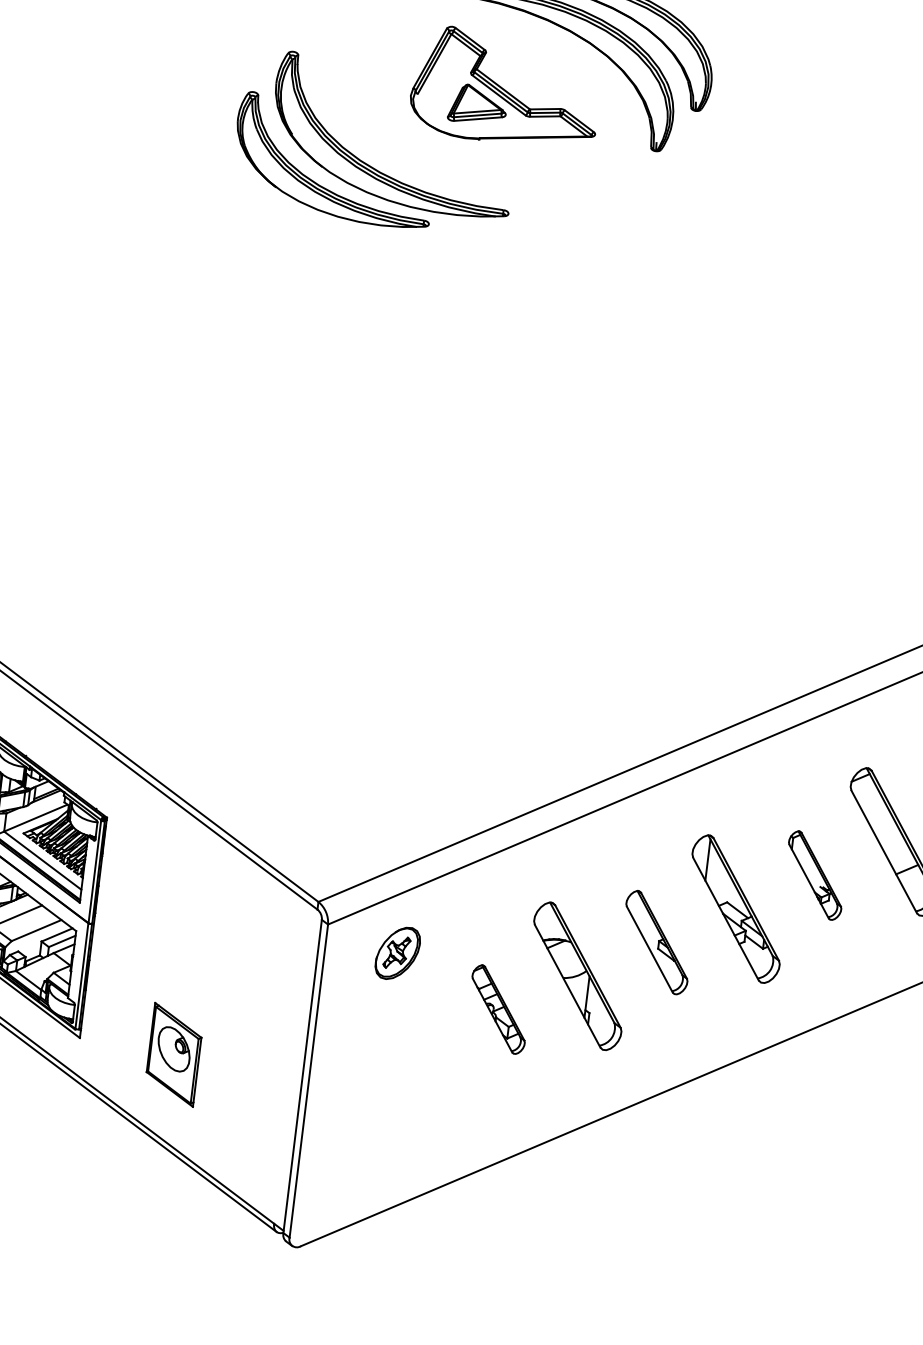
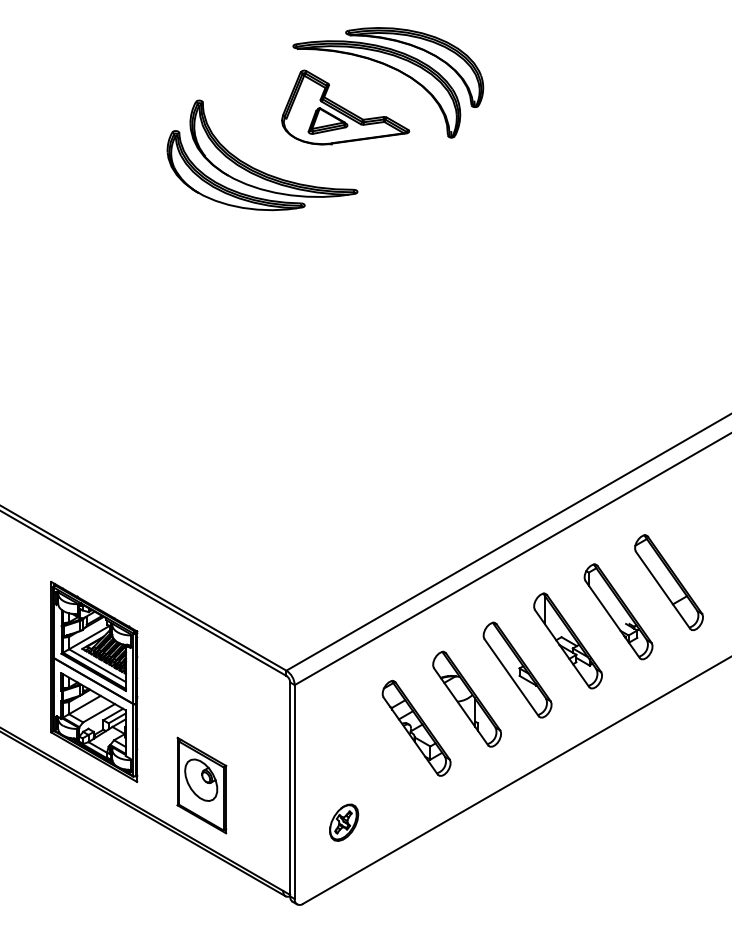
part: (815, 874) -> (618, 611), size x1.67
part: (656, 941) -> (517, 669), size x1.43
part: (398, 953) -> (344, 822), moved
part: (498, 1008) -> (416, 727), size x1.67
part: (173, 1054) -> (201, 785), size x1.43

